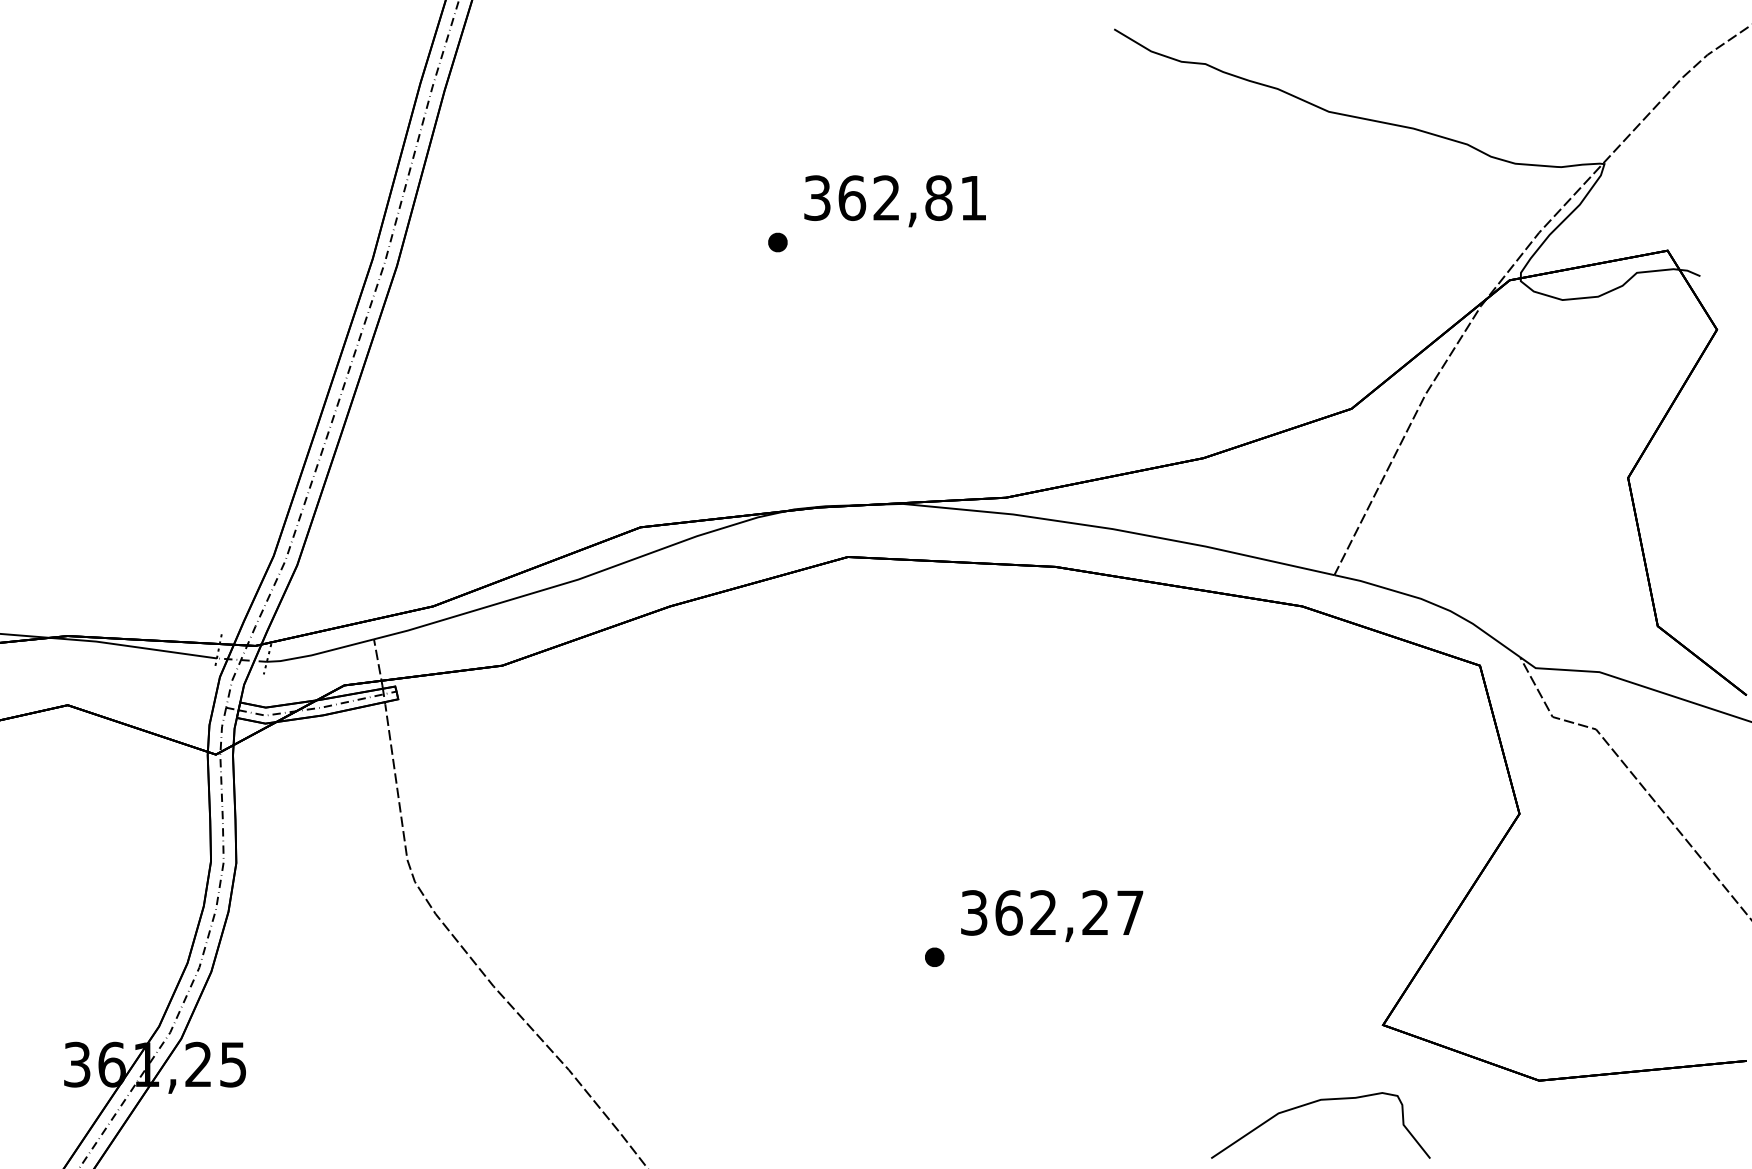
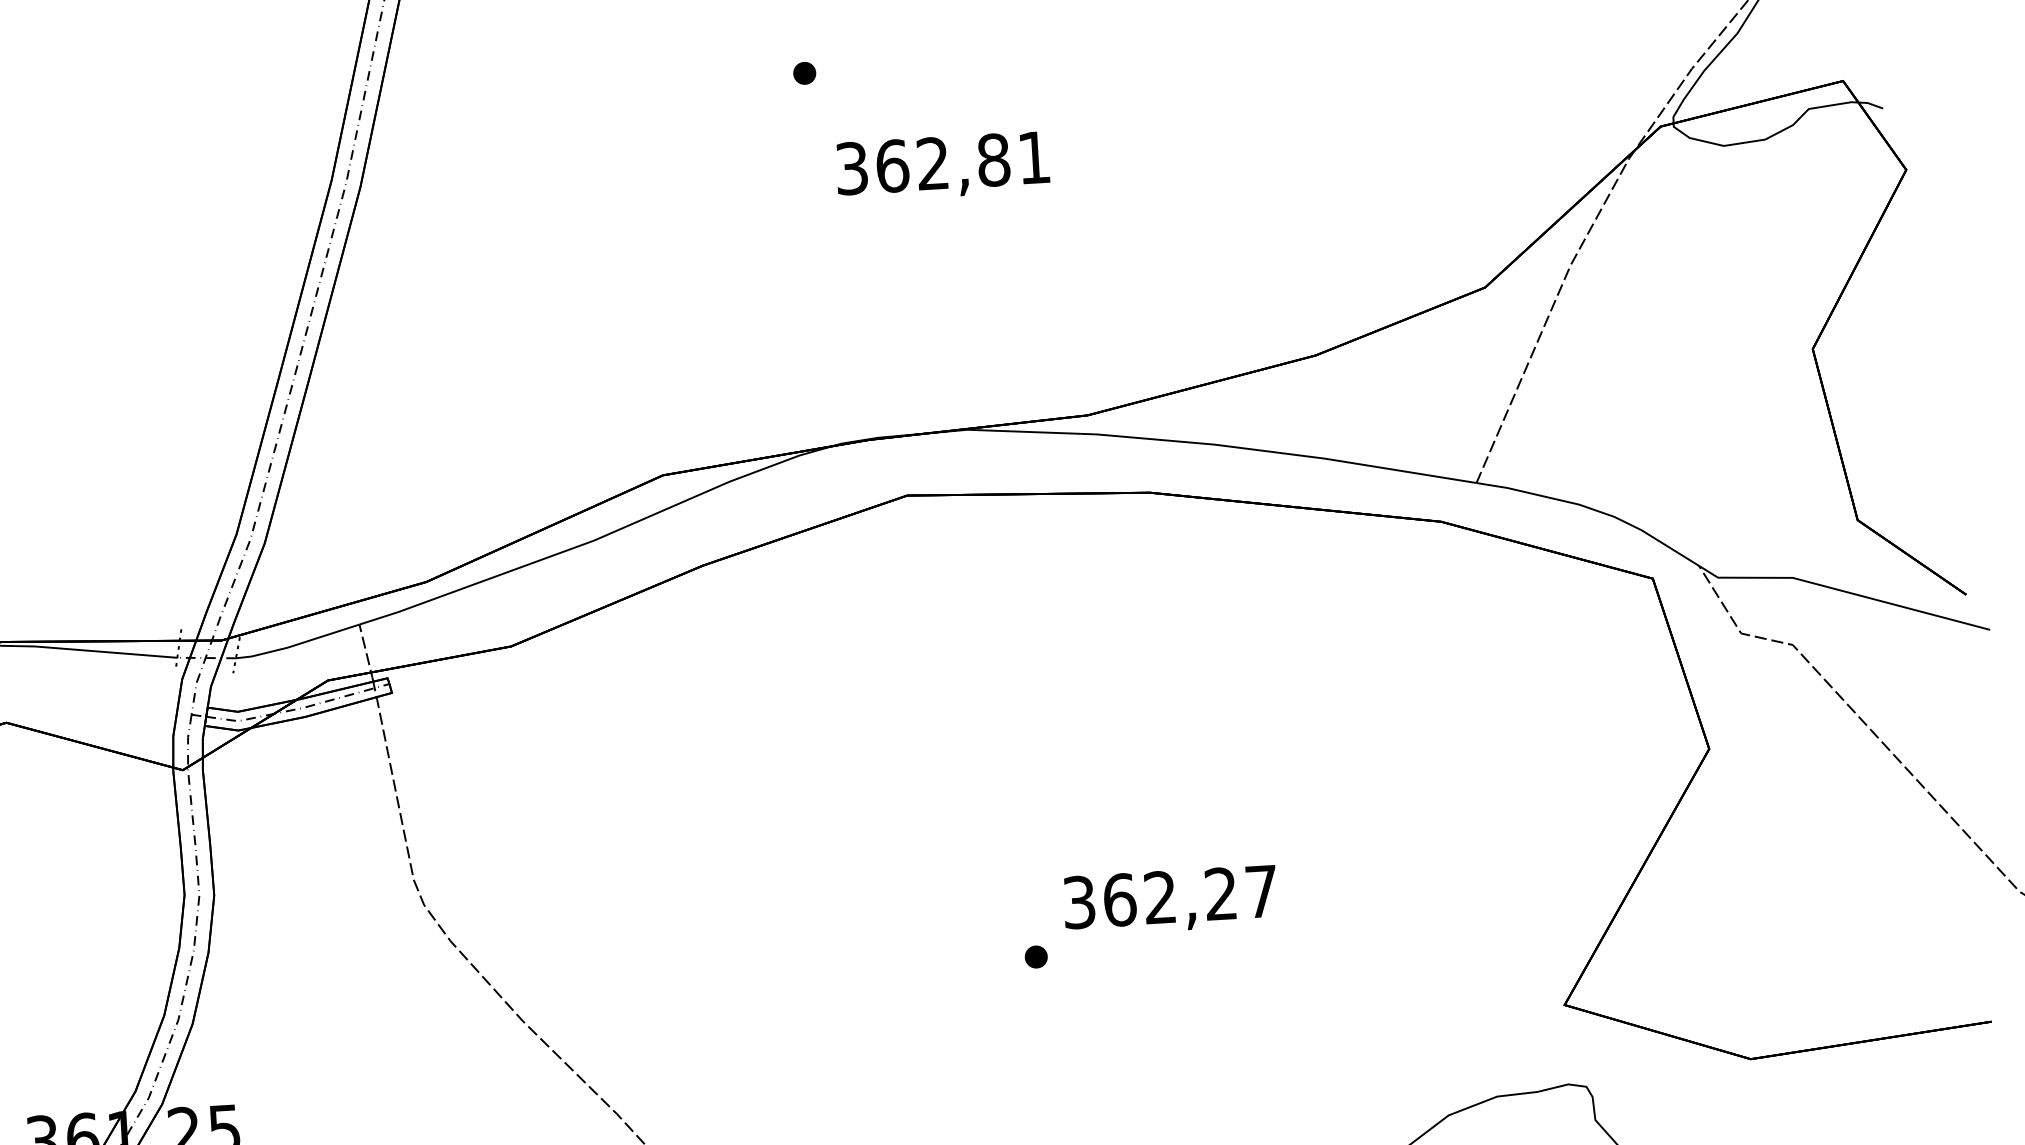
text: (894, 201) -> (942, 167), moved
part: (777, 242) -> (804, 73), moved

